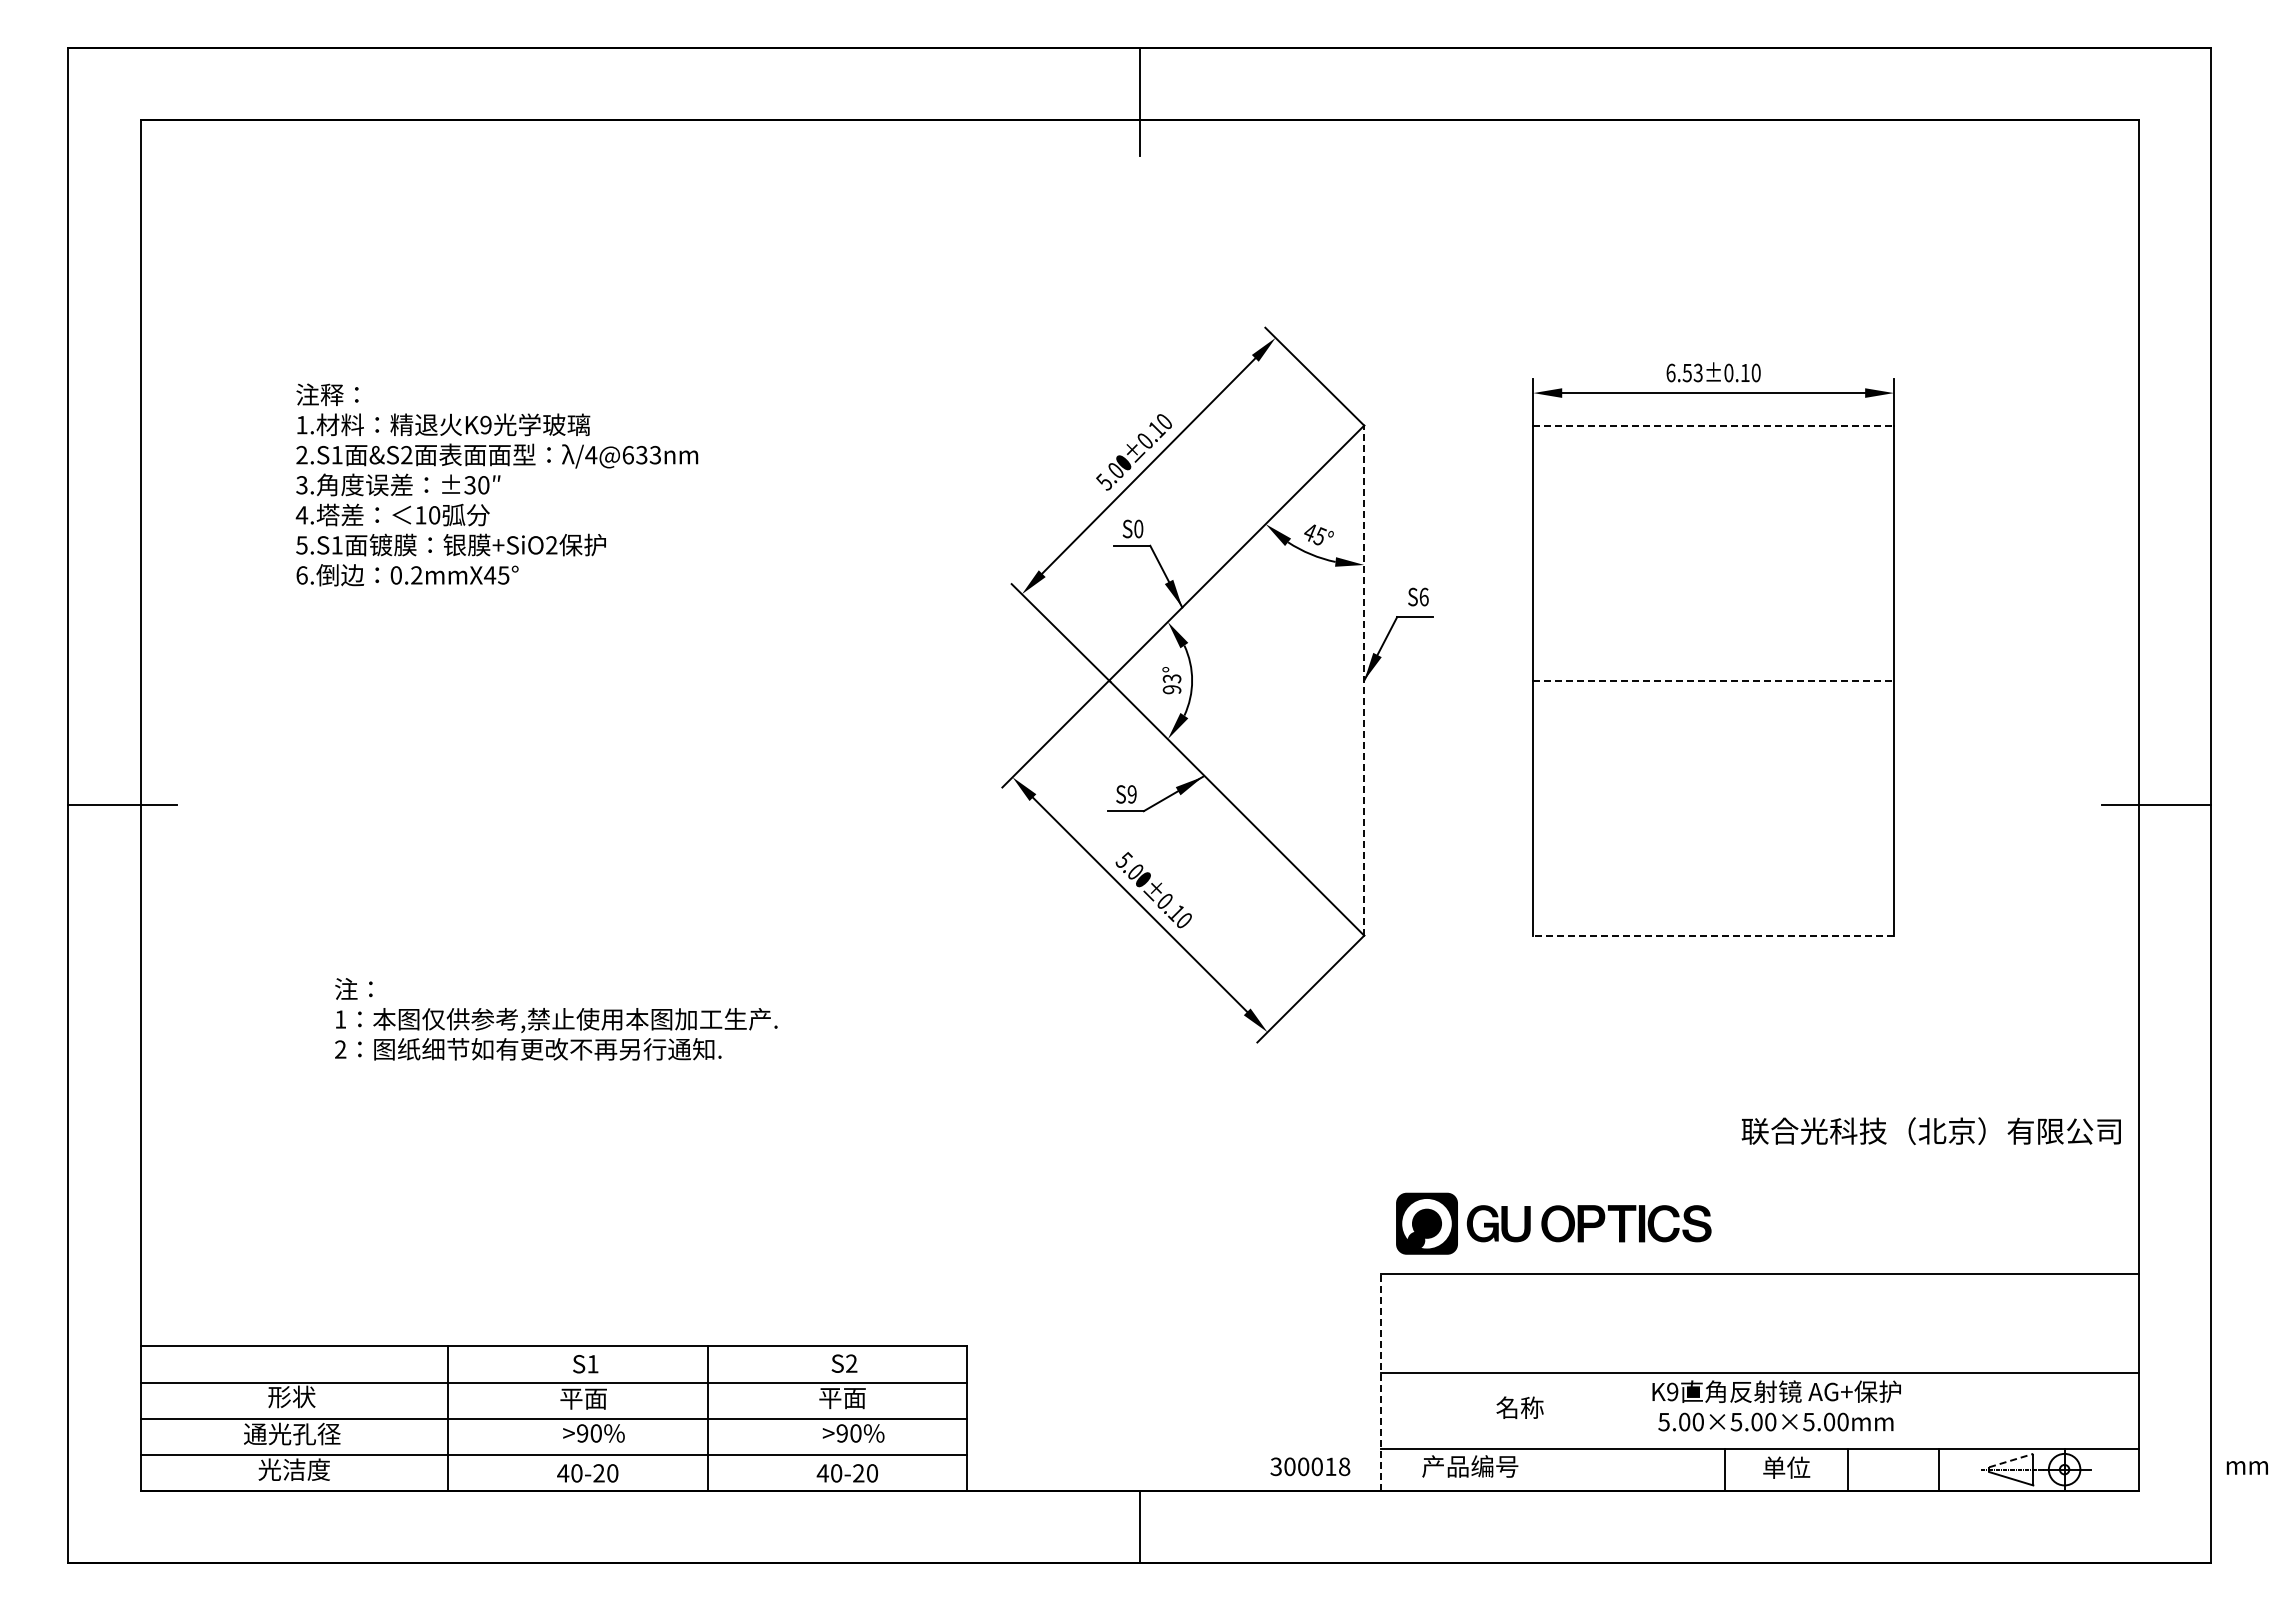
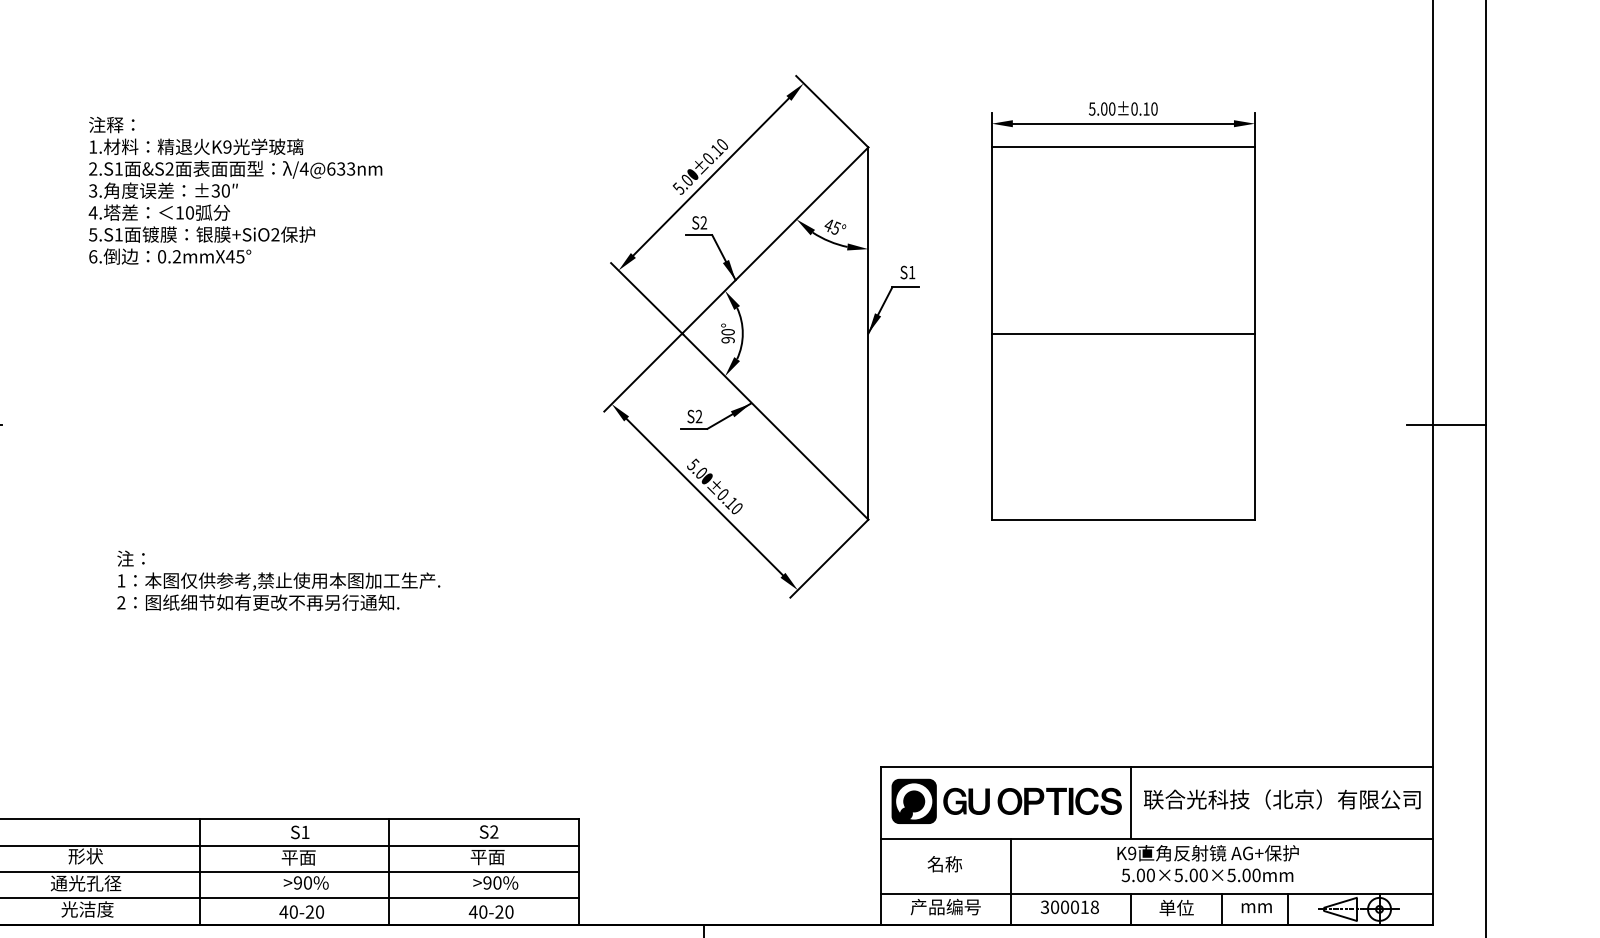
text: (1684, 372) -> (1102, 108), 6.53±0.10 -> 5.00±0.10
line: (1714, 425) -> (1124, 147), dashed -> solid
text: (1138, 528) -> (703, 222), S0 -> S2
text: (1423, 596) -> (911, 272), S6 -> S1
text: (1172, 678) -> (728, 332), 93° -> 90°
line: (1364, 680) -> (868, 333), dashed -> solid
line: (1714, 680) -> (1124, 333), dashed -> solid
text: (1131, 794) -> (698, 416), S9 -> S2
line: (1713, 935) -> (1123, 519), dashed -> solid
text: (1930, 1130) -> (1281, 799), moved
part: (1553, 1223) -> (1006, 801), moved
line: (1724, 1323) -> (1131, 802), added
line: (1381, 1382) -> (880, 845), dashed -> solid
text: (1776, 1405) -> (1207, 863), moved
text: (1519, 1407) -> (944, 864), moved
line: (1559, 1431) -> (1010, 881), added
line: (2011, 1460) -> (1340, 902), dashed -> solid
text: (1310, 1466) -> (1070, 907), moved
text: (2246, 1467) -> (1256, 907), moved

